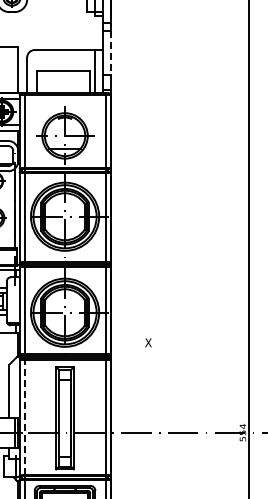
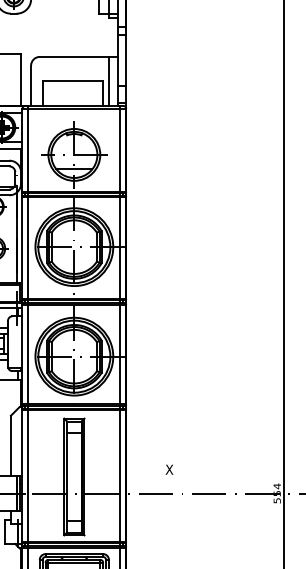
line: (110, 53) -> (126, 60), dashed -> solid
text: (148, 342) -> (169, 469), moved
line: (24, 417) -> (28, 476), dashed -> solid

